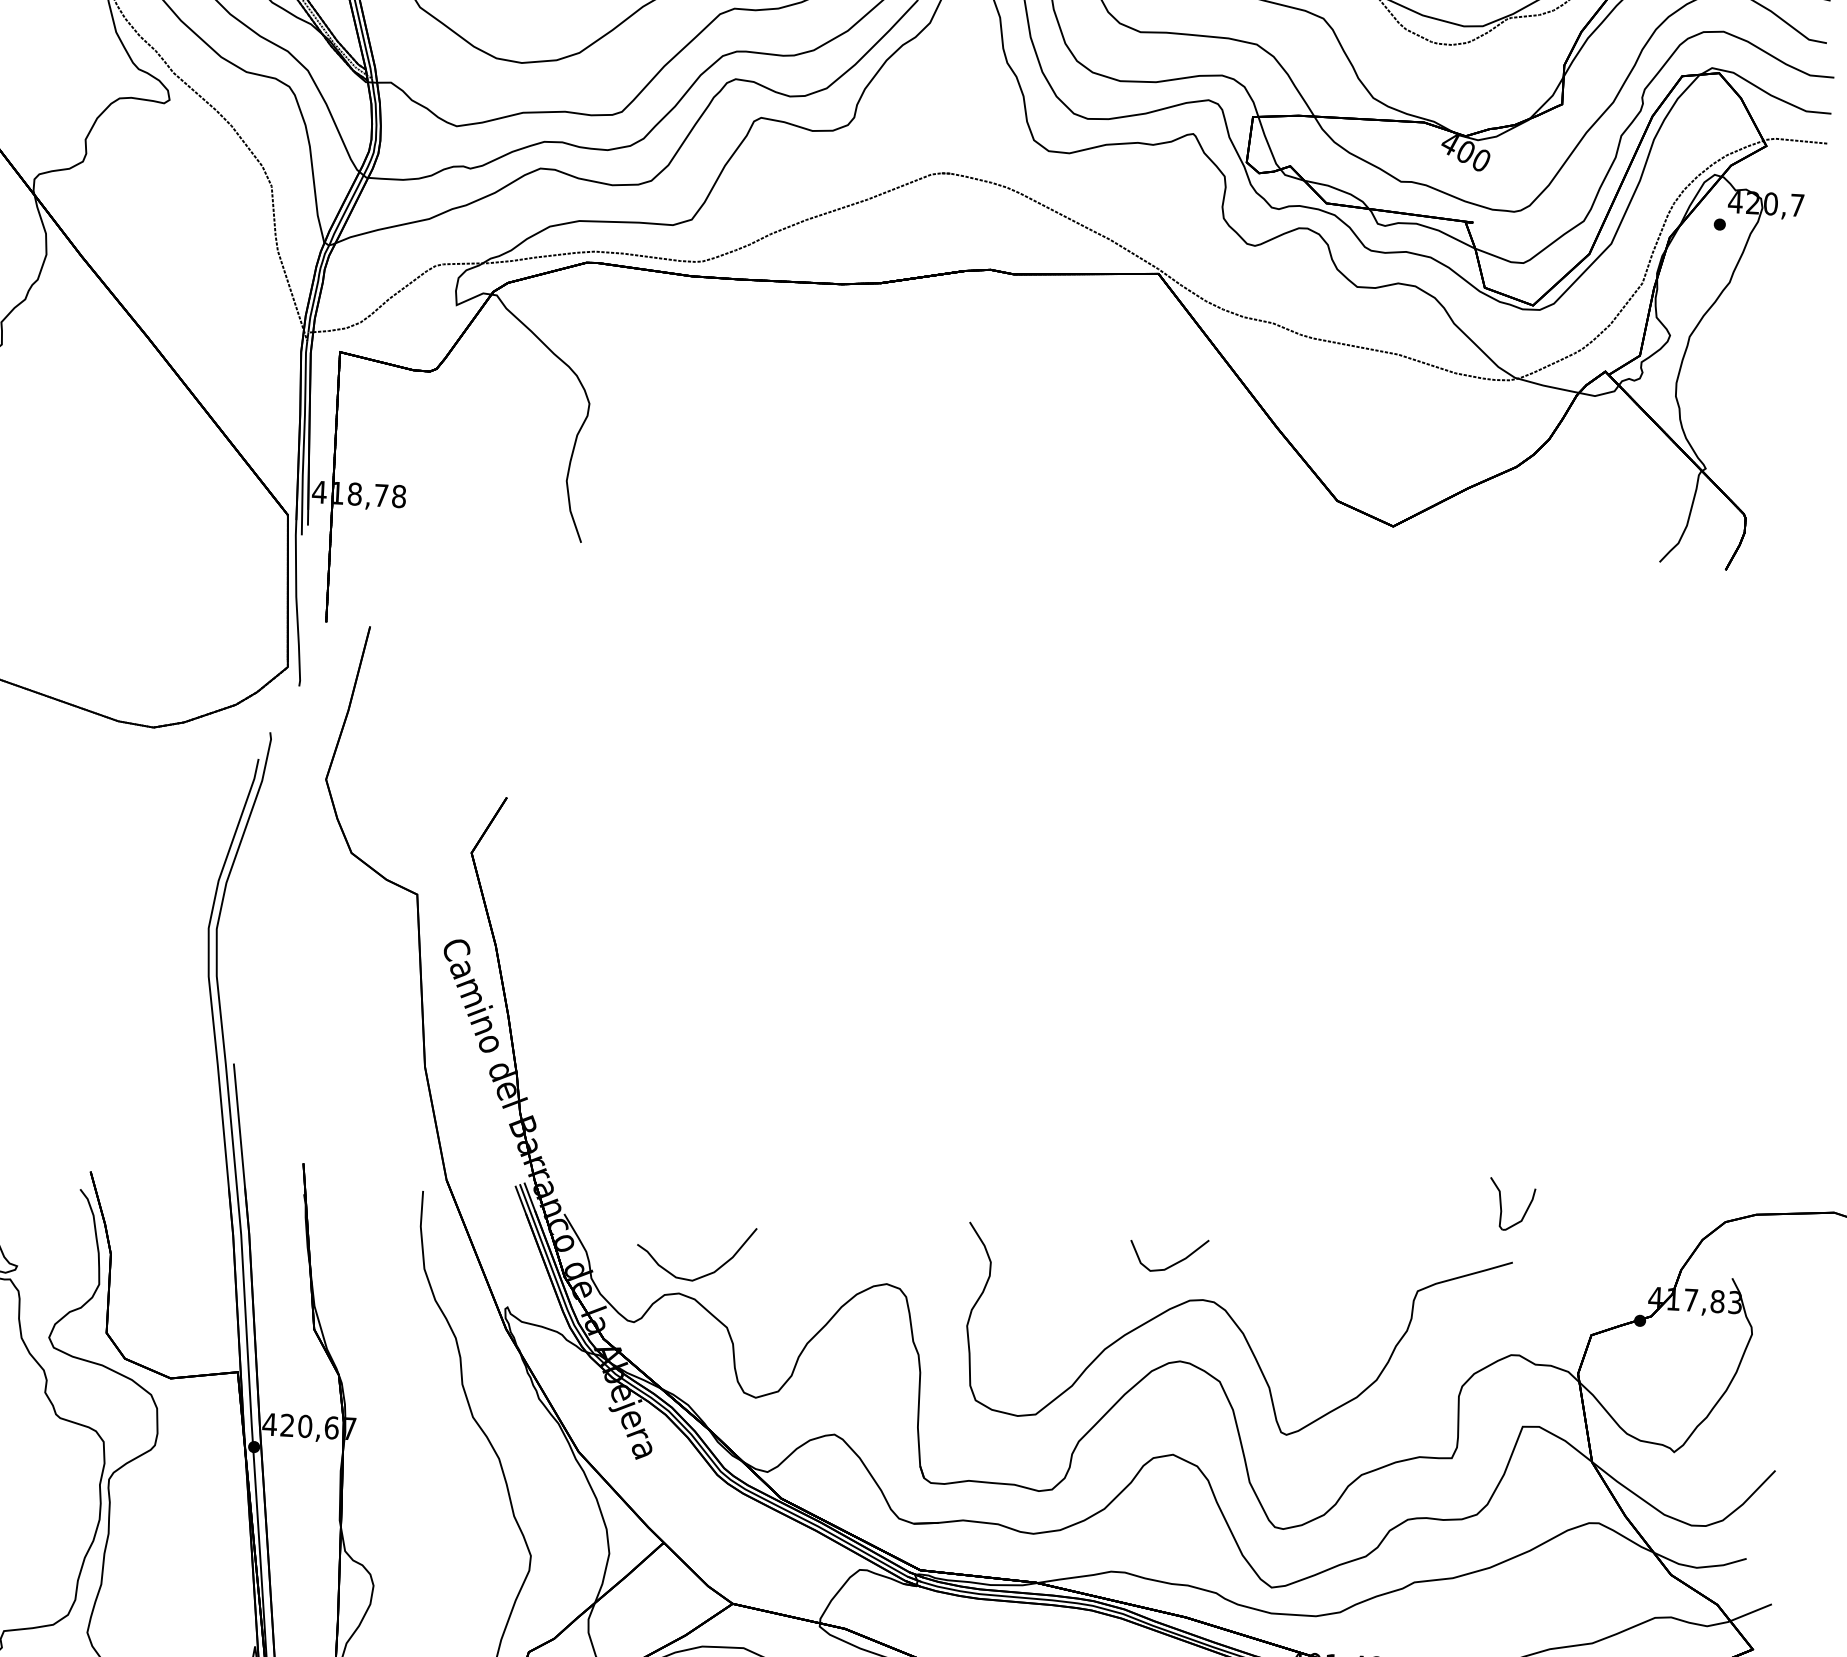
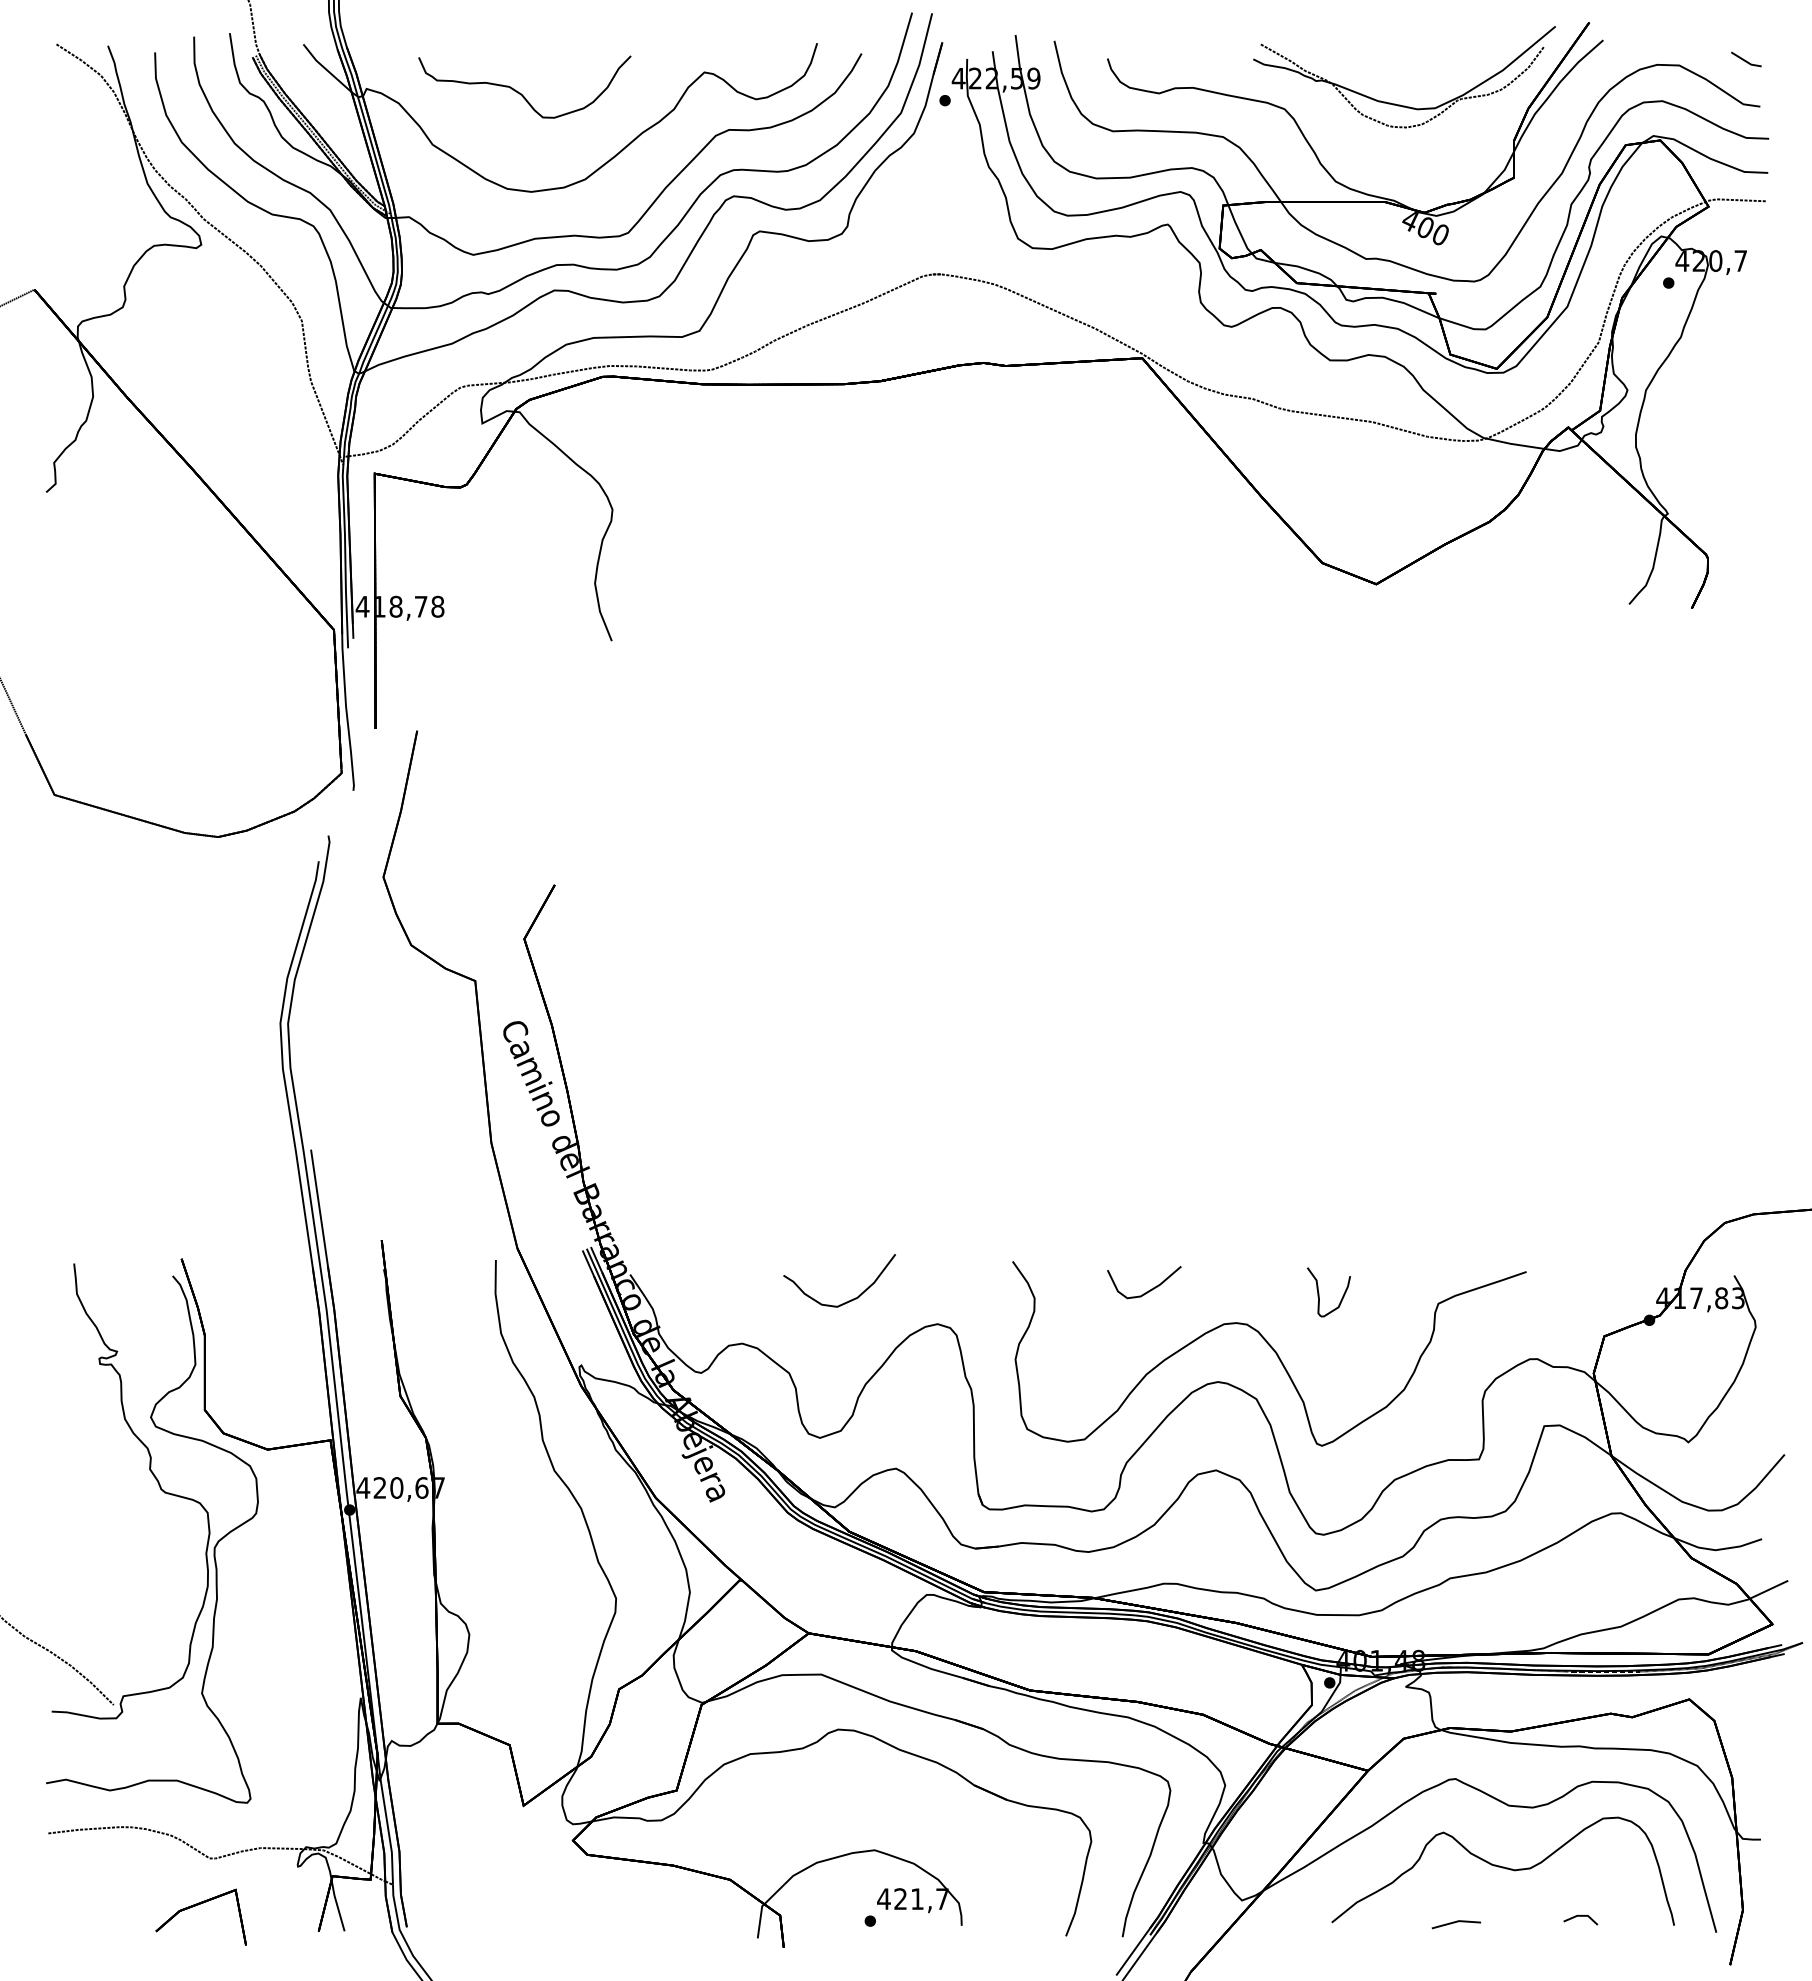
part: (1502, 1204) -> (1319, 1292), moved
curve: (1173, 1263) -> (1148, 1290), moved
curve: (704, 1274) -> (848, 1300), moved

